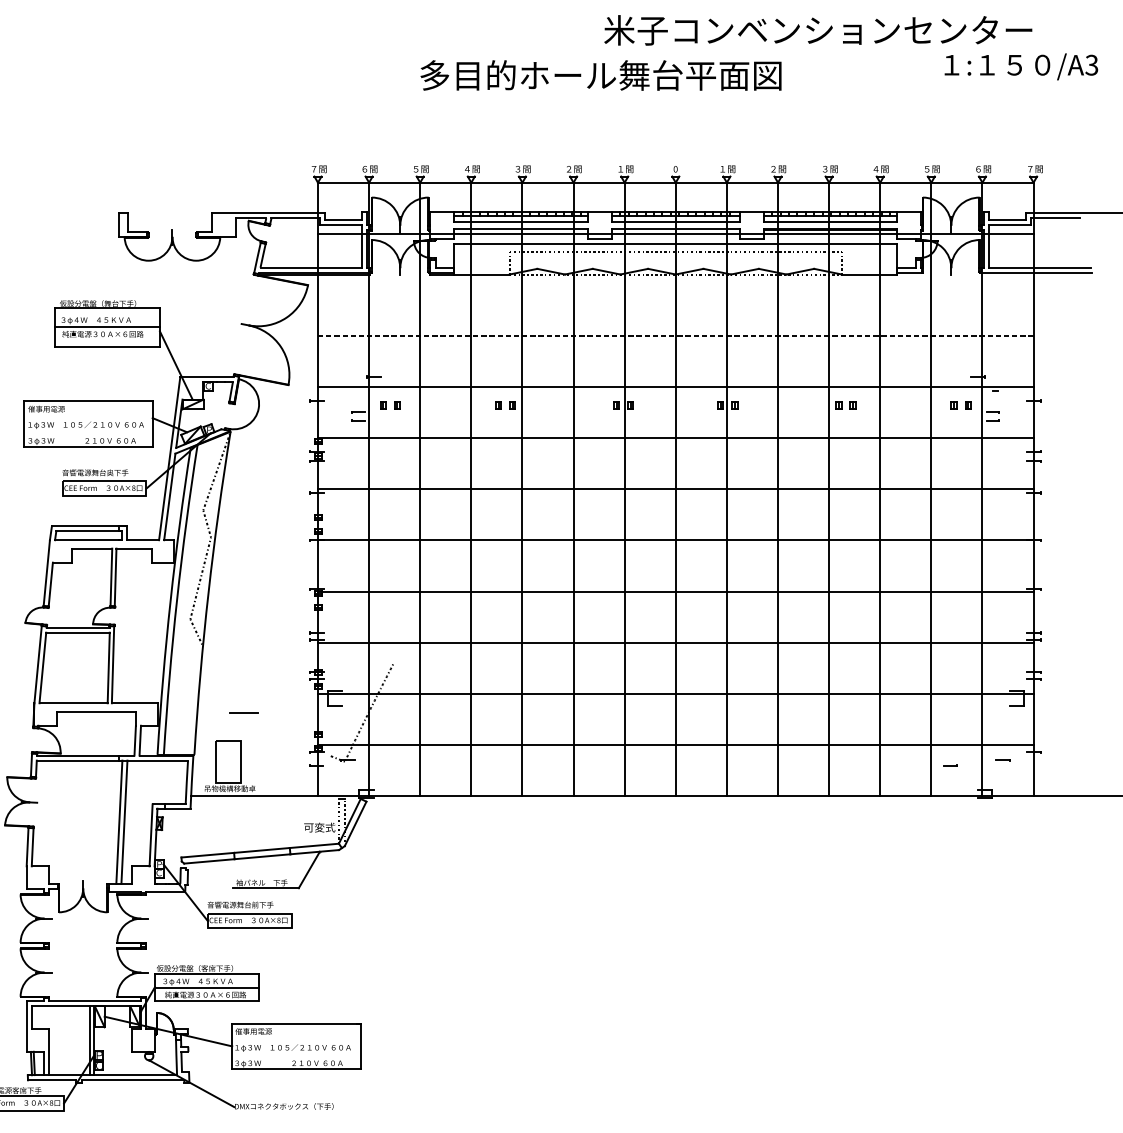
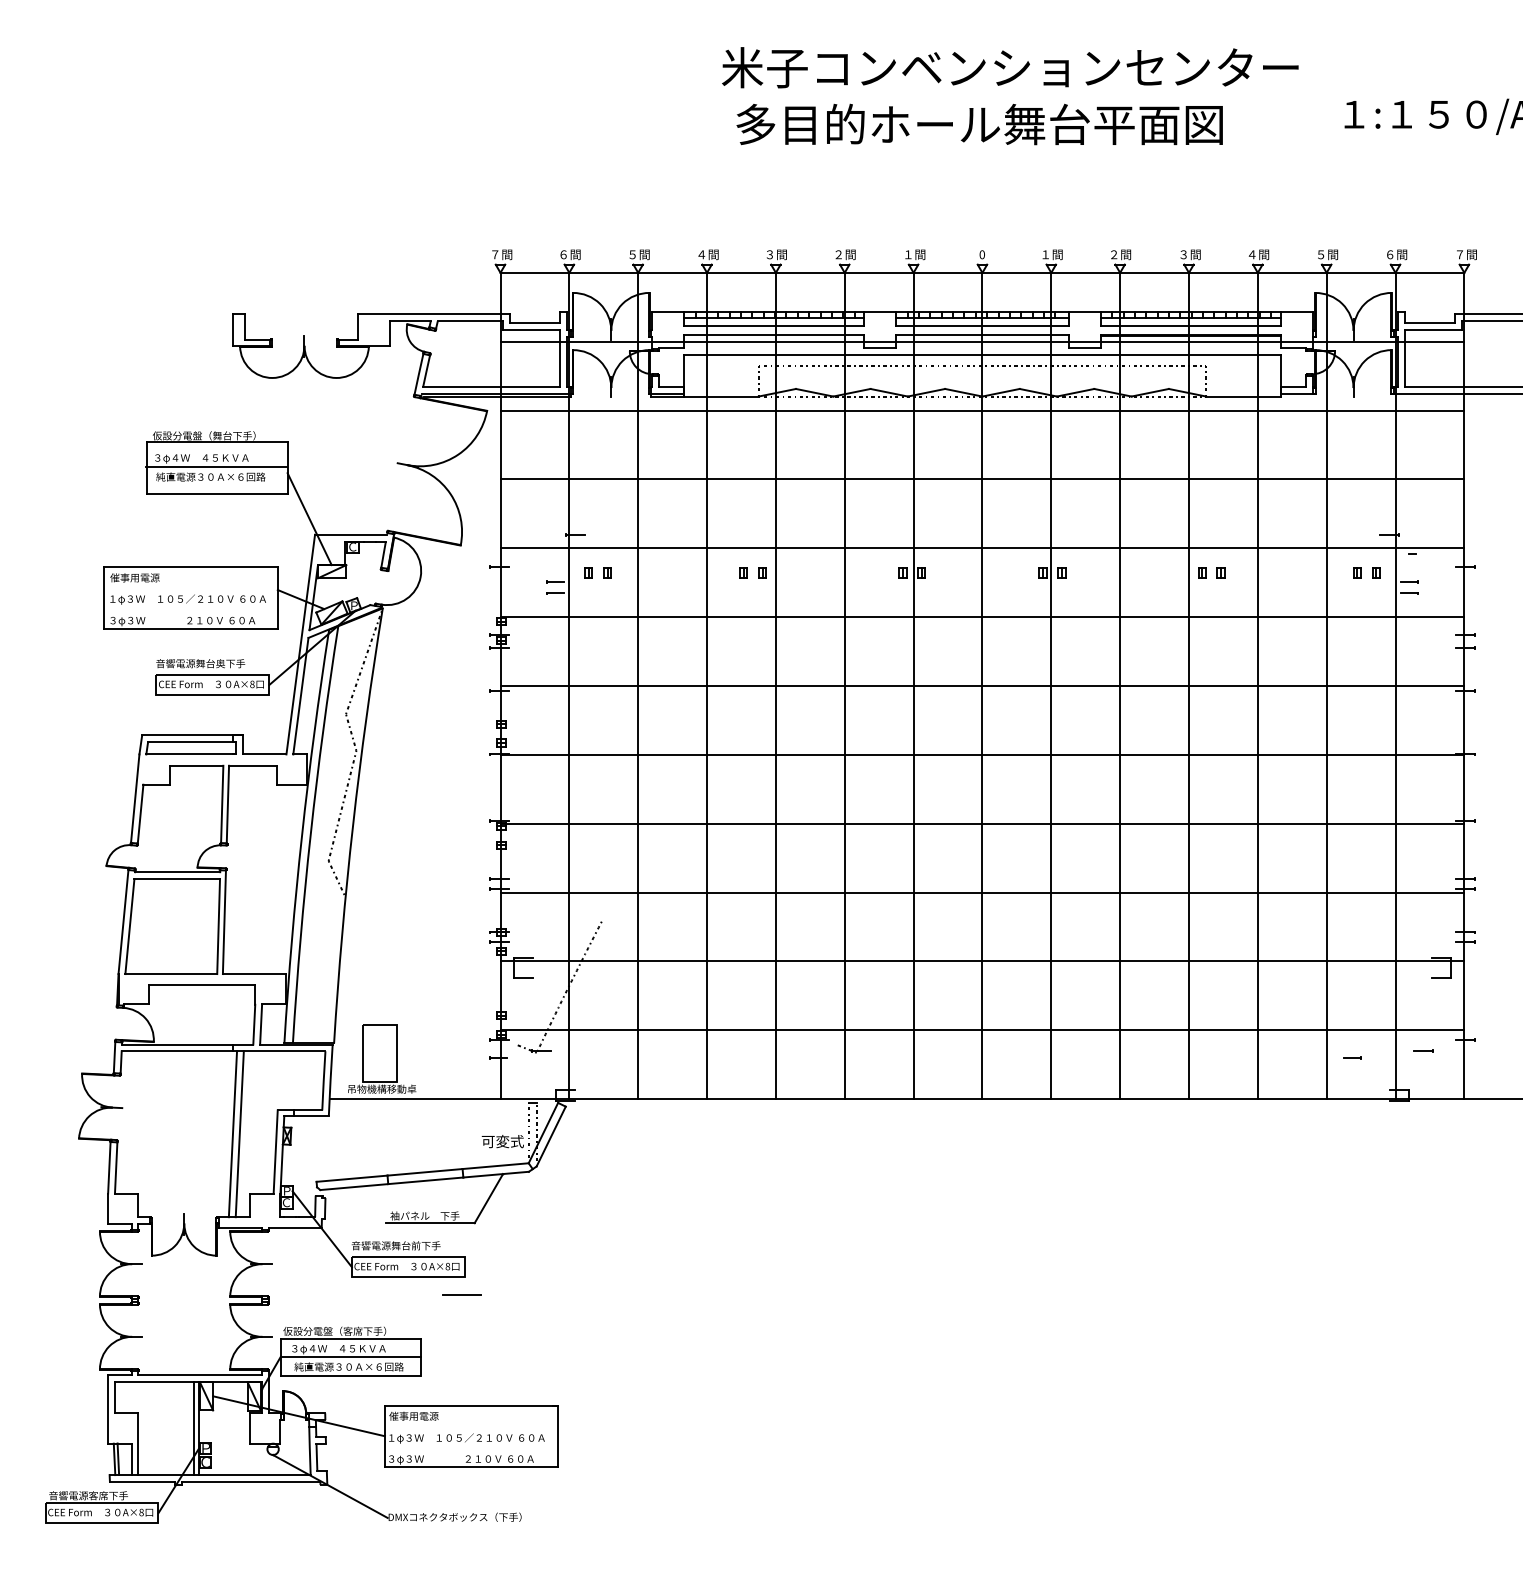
text: (818, 30) -> (1010, 67), moved
text: (600, 75) -> (979, 124), moved
line: (675, 284) -> (982, 410), added
line: (675, 336) -> (982, 479), dashed -> solid
line: (243, 712) -> (461, 1294), moved

